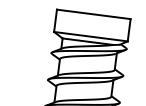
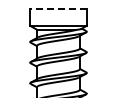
line: (93, 14) -> (58, 8), solid -> dashed

